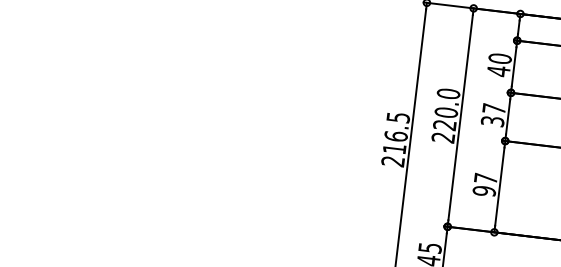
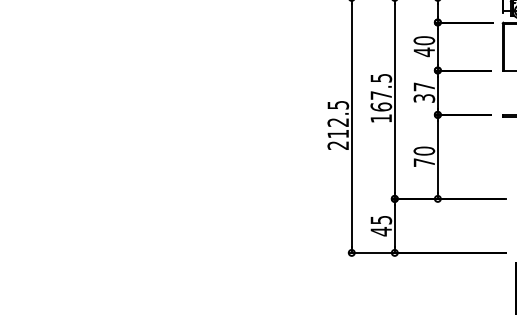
text: (446, 114) -> (381, 97), 220.0 -> 167.5
text: (396, 135) -> (338, 121), 216.5 -> 212.5
text: (485, 184) -> (424, 156), 97 -> 70

